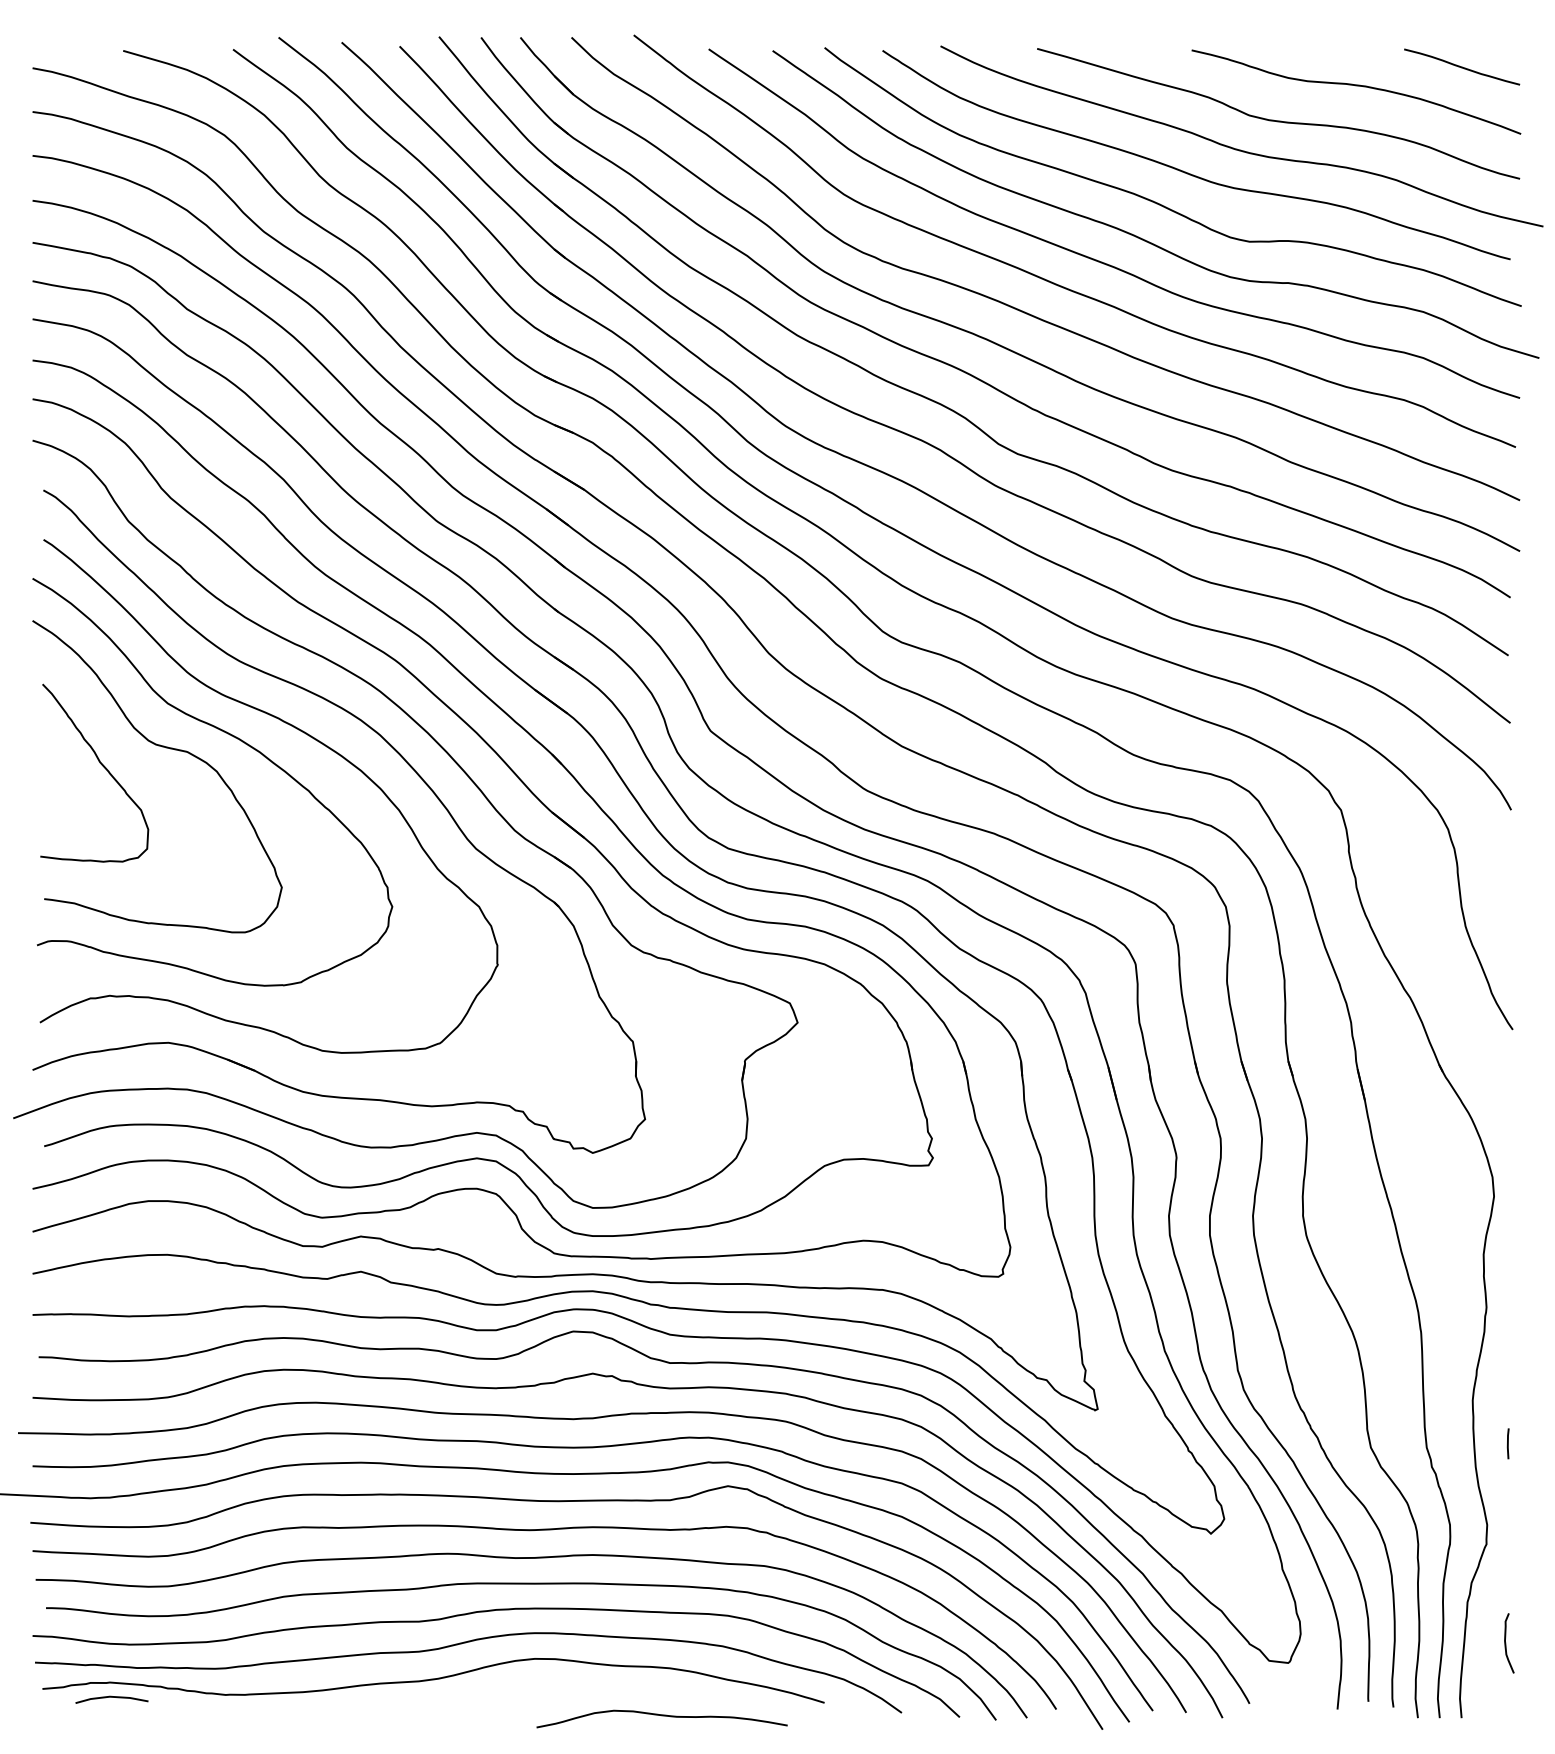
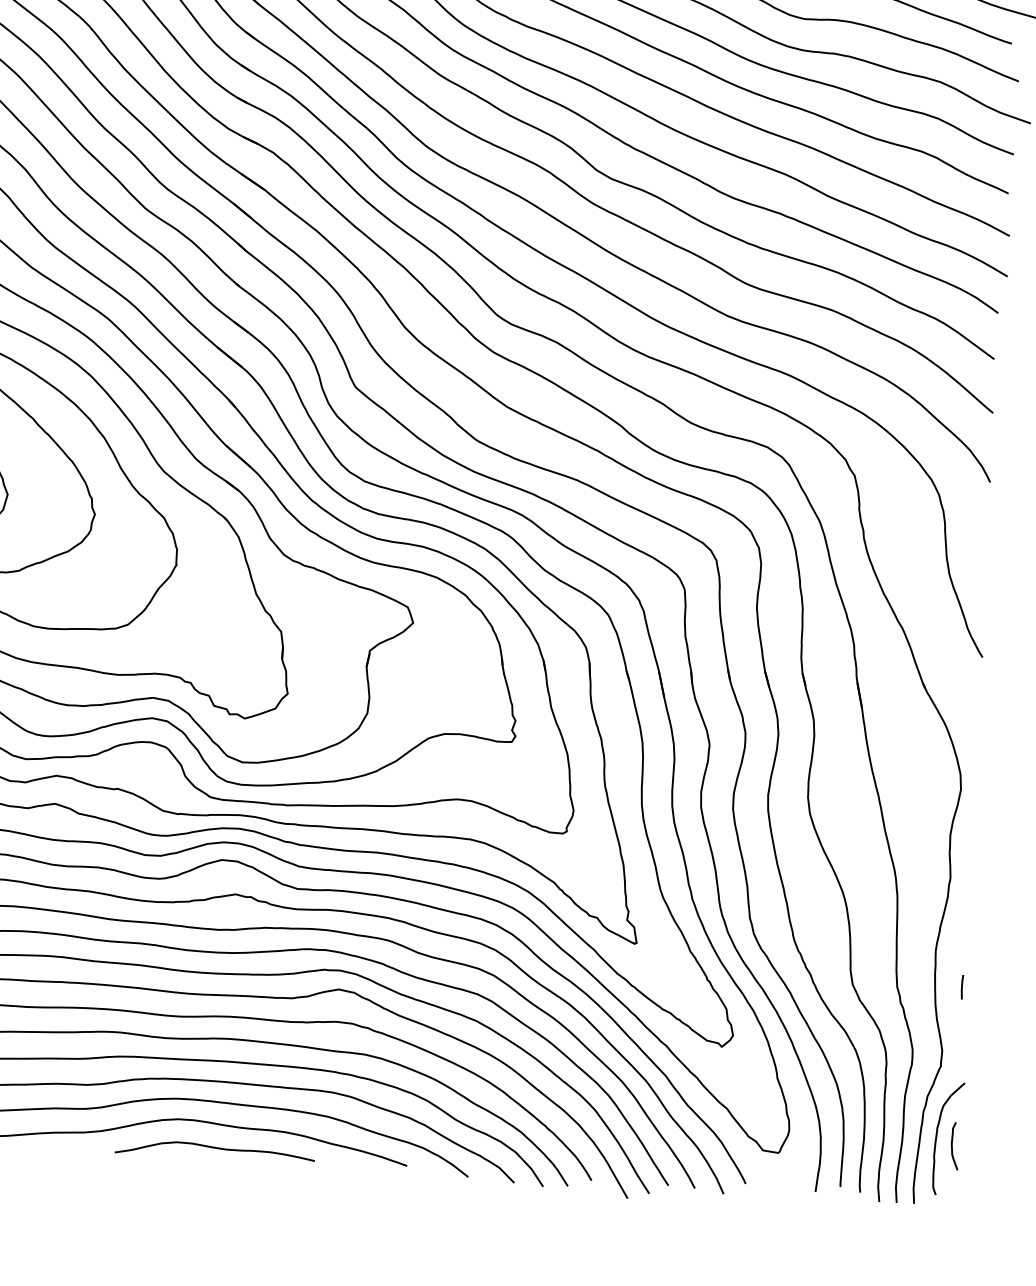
curve: (1486, 1633) -> (937, 1137), added
curve: (661, 1716) -> (214, 1148), moved

